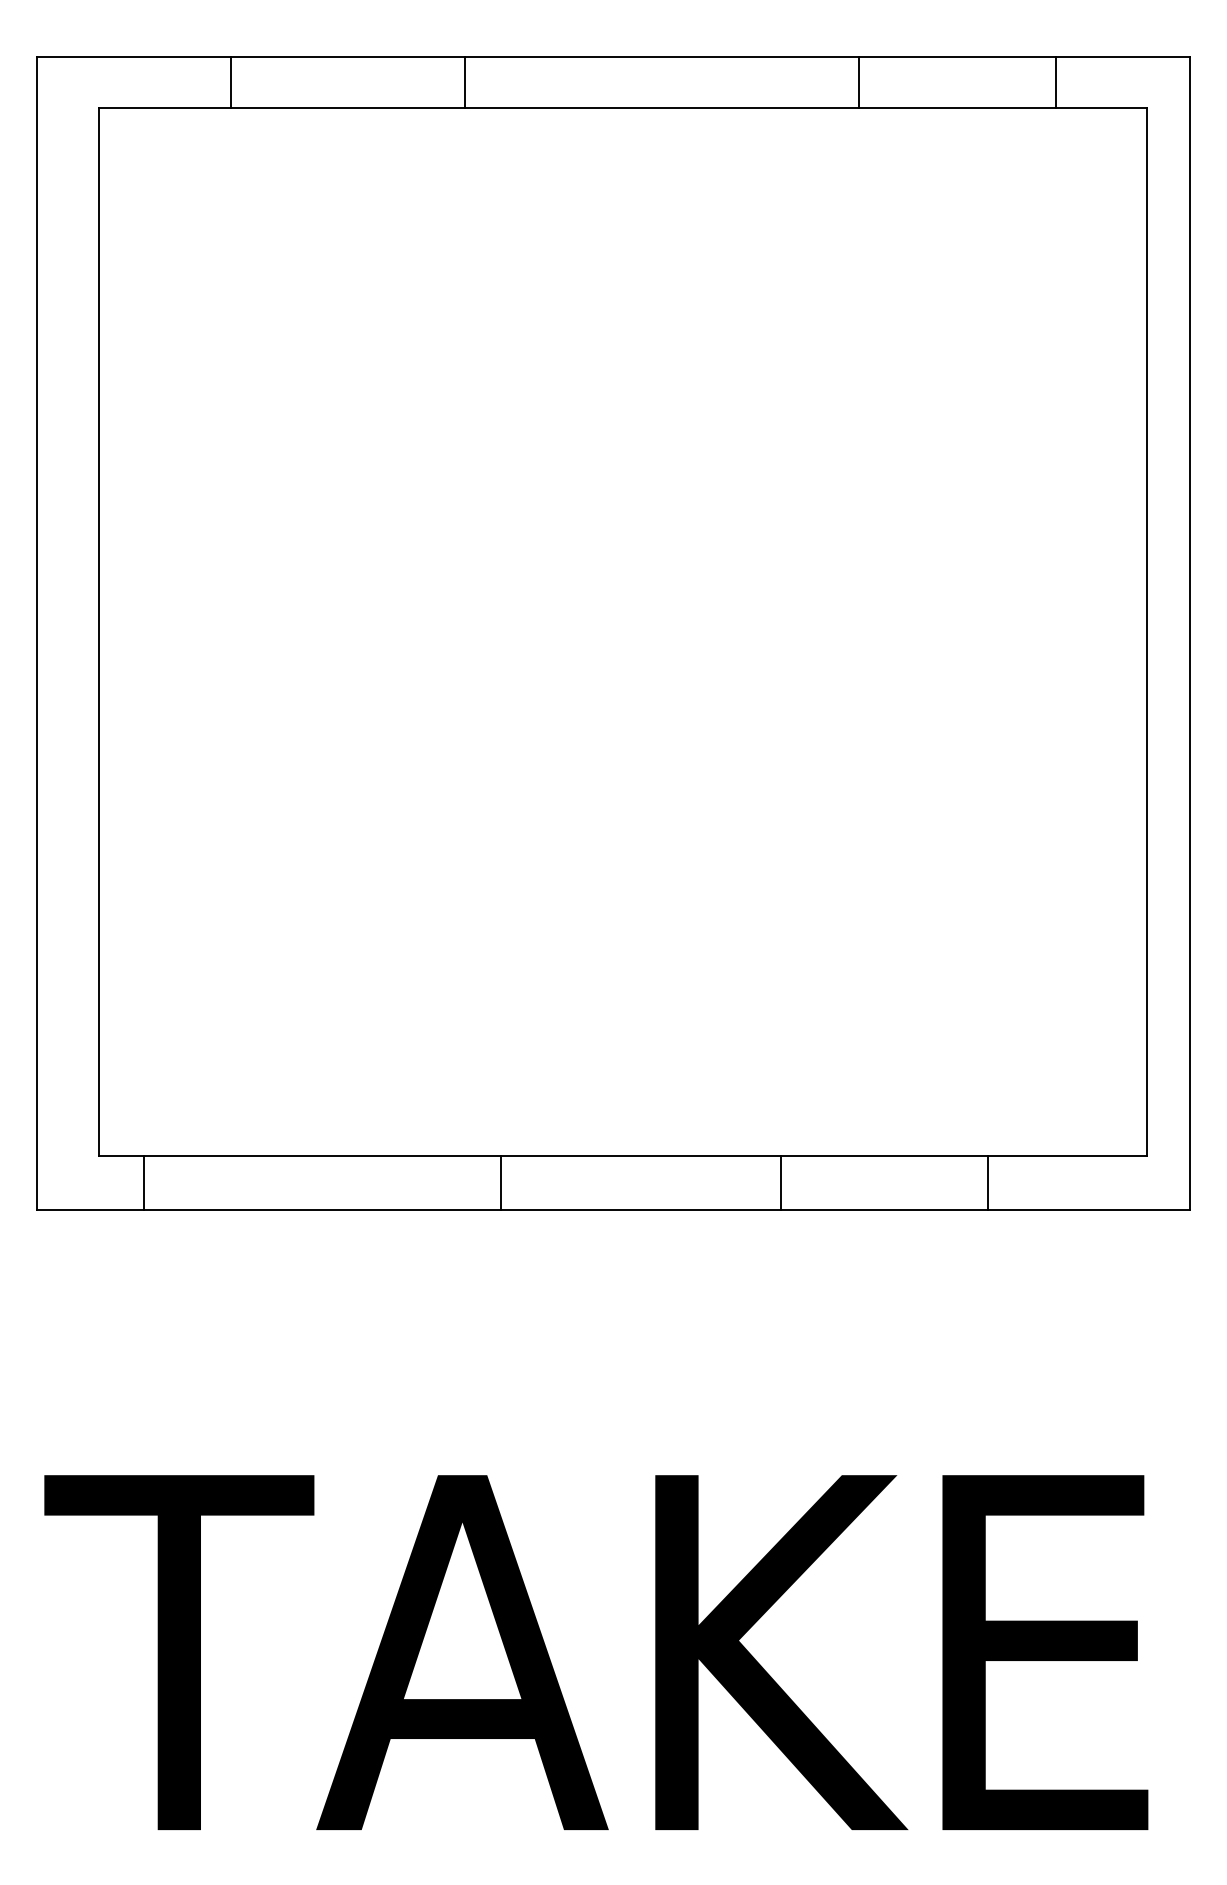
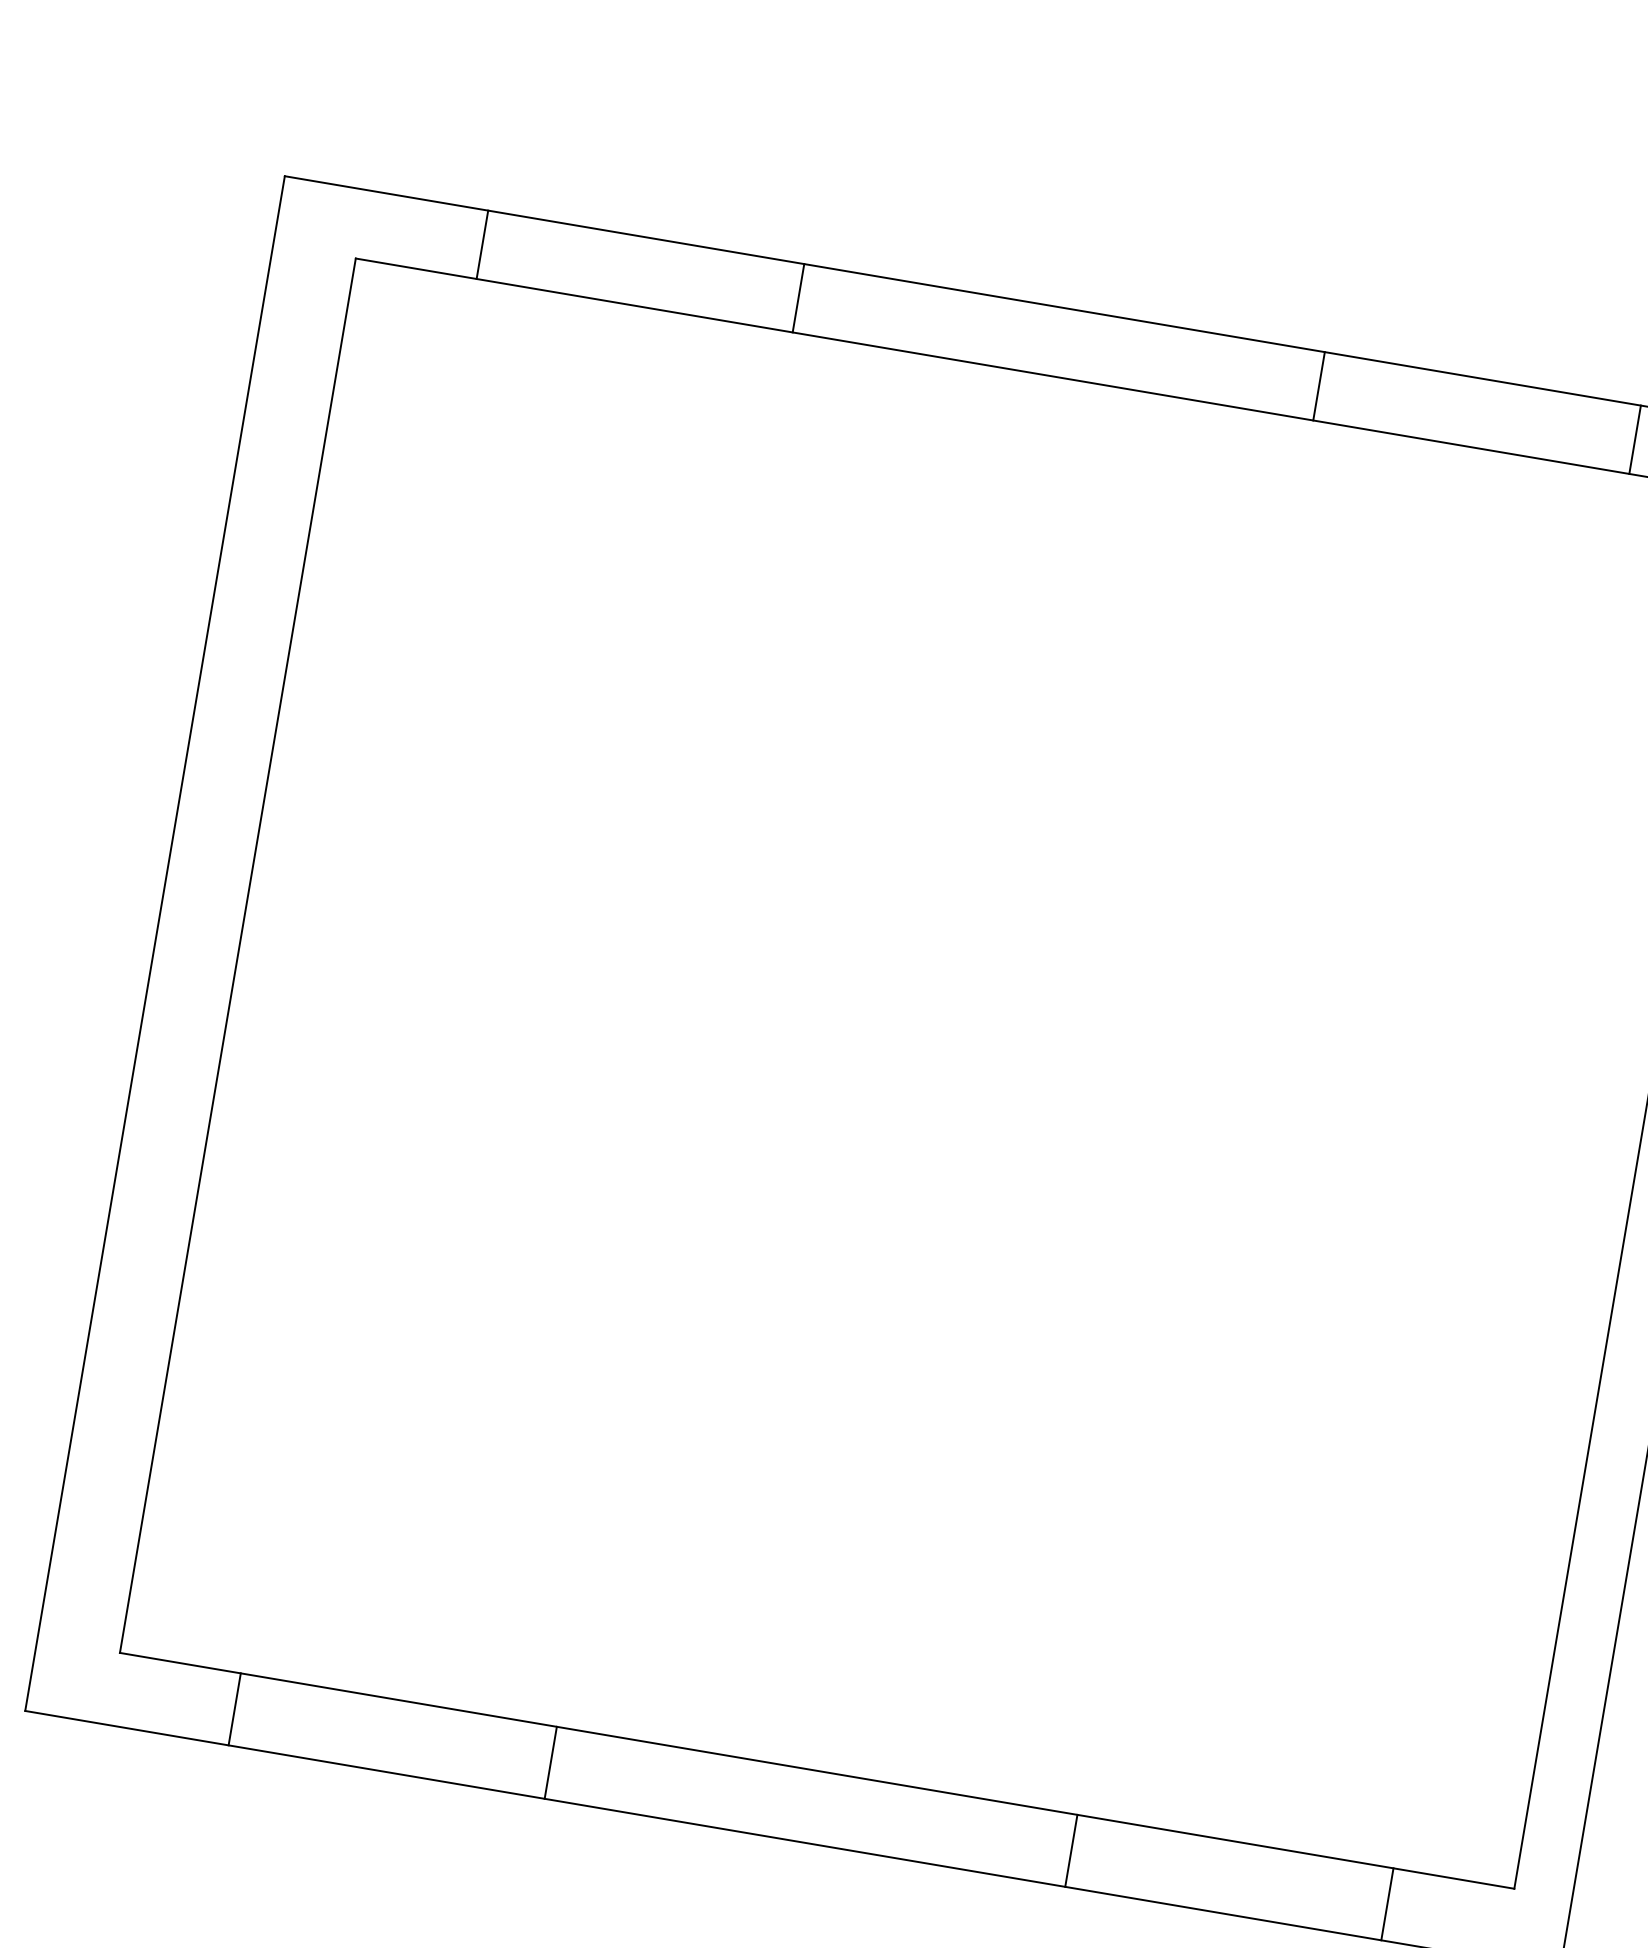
line: (230, 81) -> (482, 243), moved
line: (465, 81) -> (799, 297), moved
line: (859, 81) -> (1319, 385), moved
line: (143, 1182) -> (234, 1708), moved
line: (501, 1182) -> (551, 1762), moved
line: (781, 1182) -> (1071, 1850), moved
line: (987, 1182) -> (1386, 1903), moved

